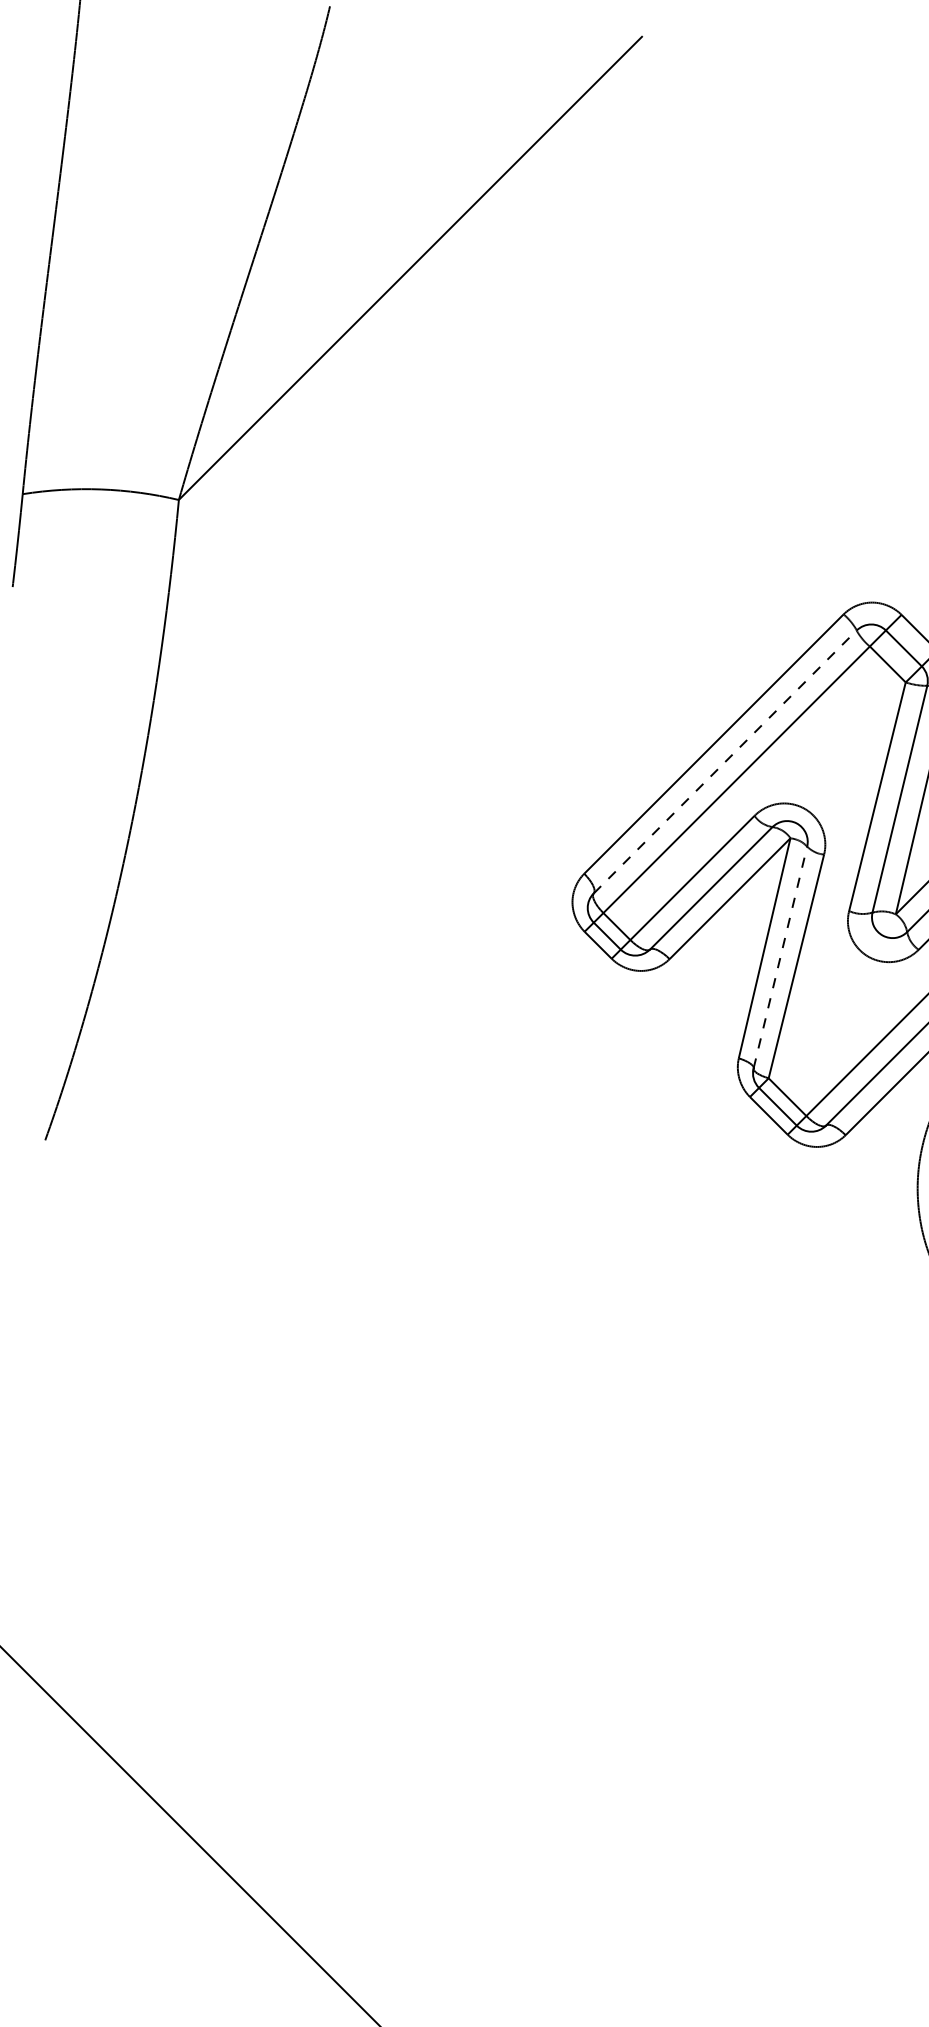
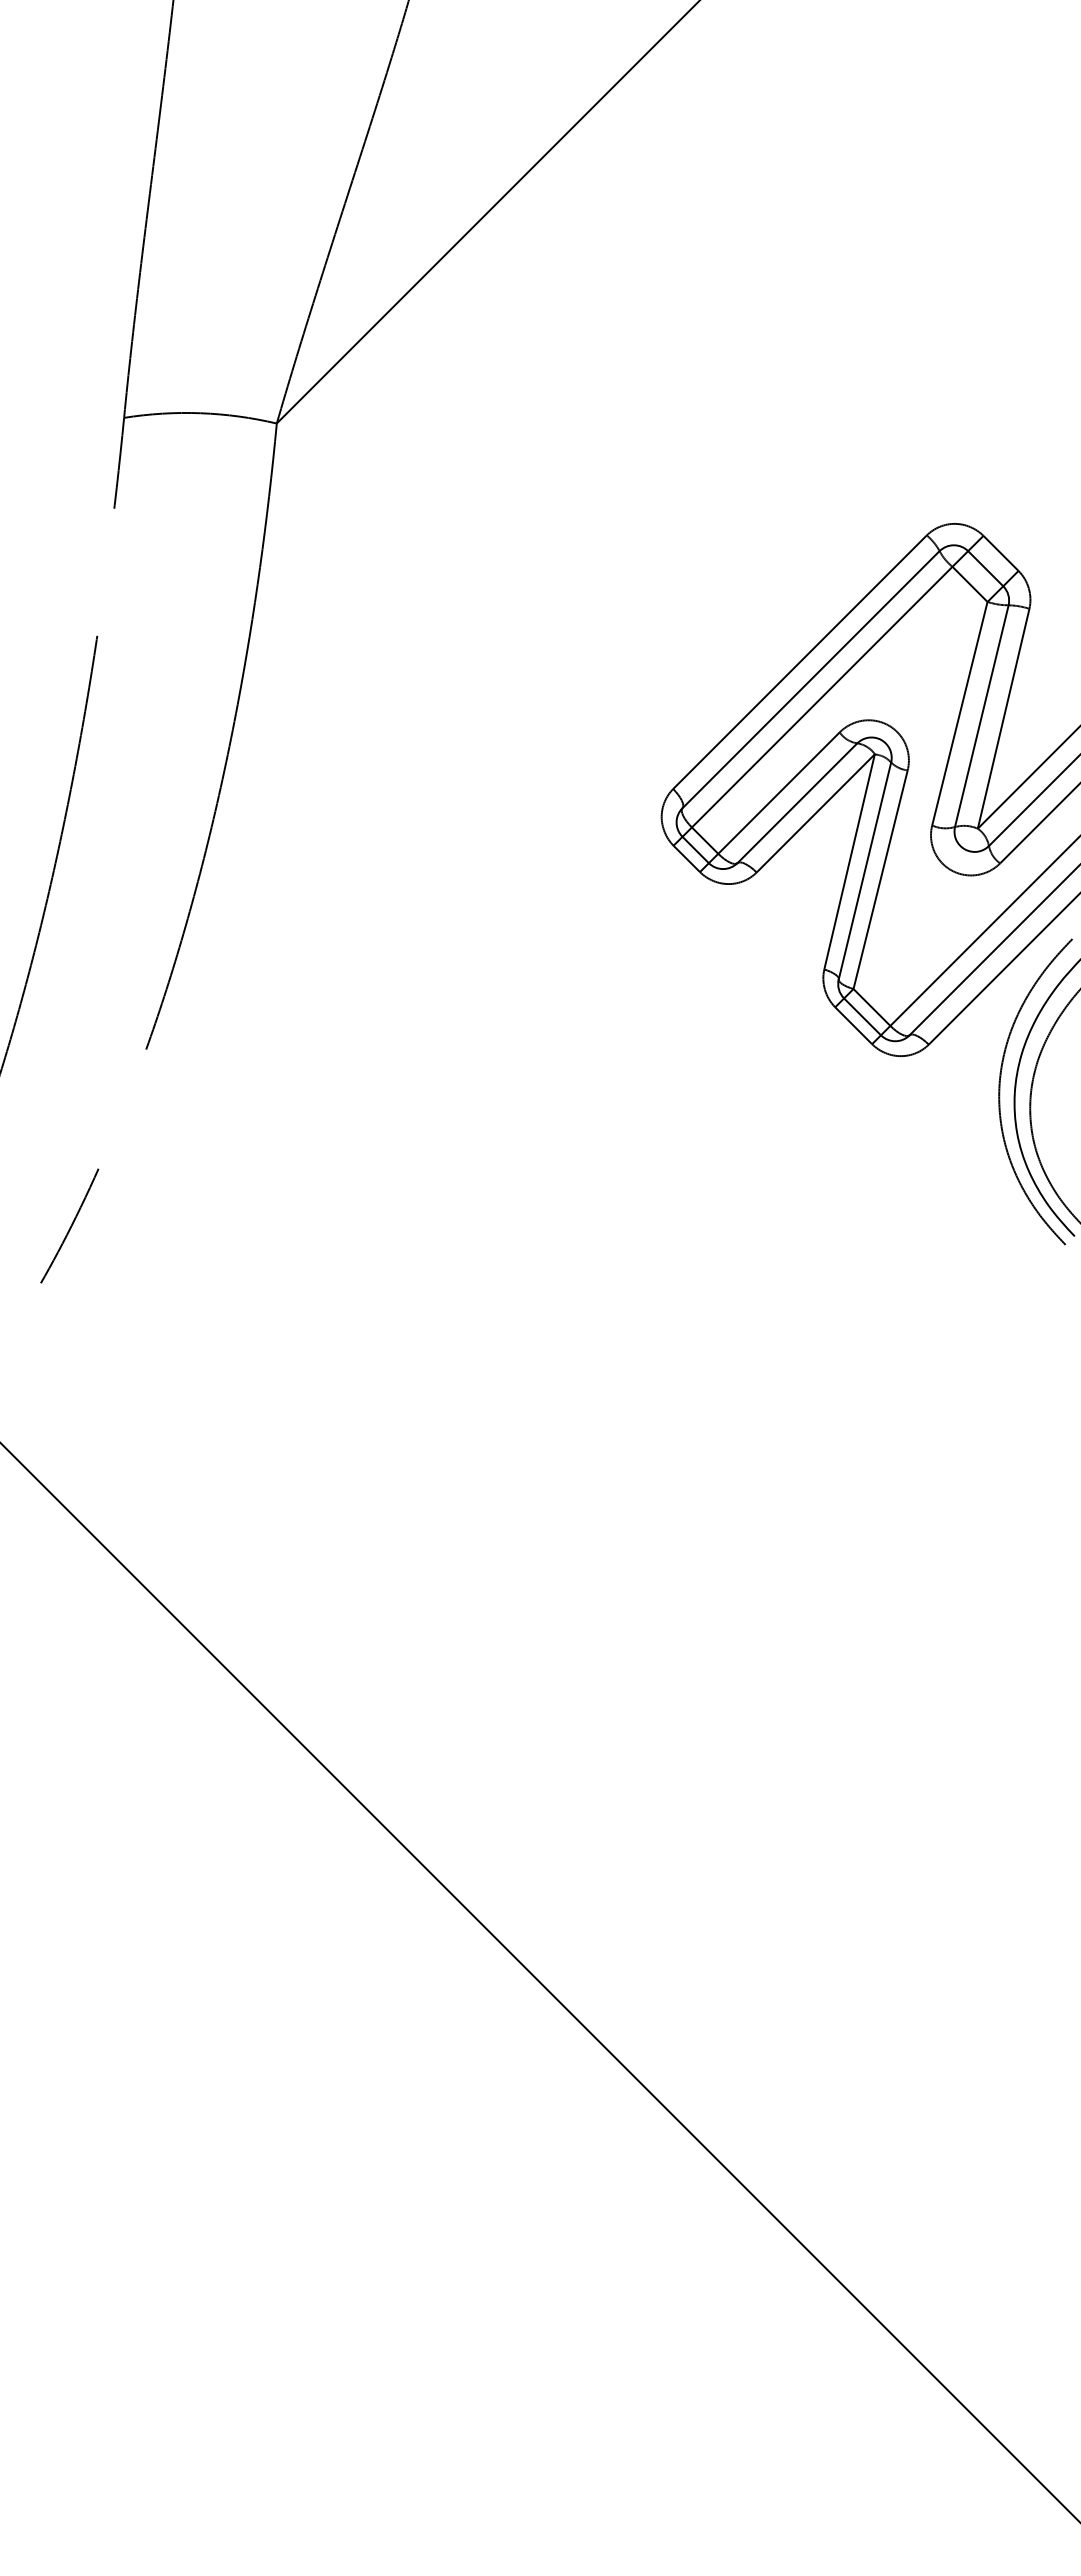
line: (725, 761) -> (811, 679), dashed -> solid
line: (779, 957) -> (864, 870), dashed -> solid

